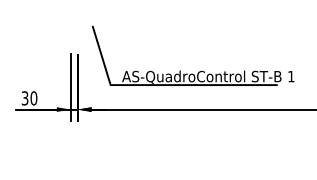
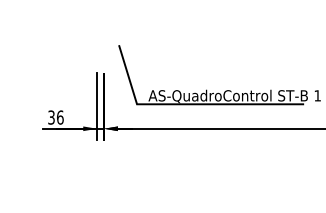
text: (34, 98) -> (60, 117), 30 -> 36

